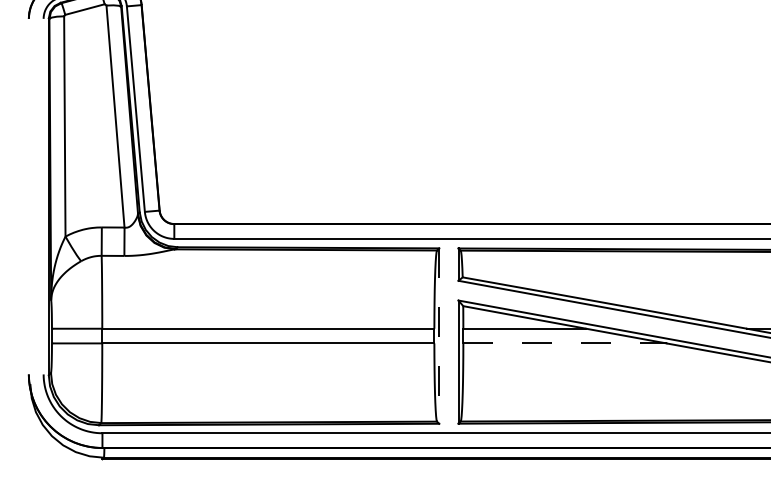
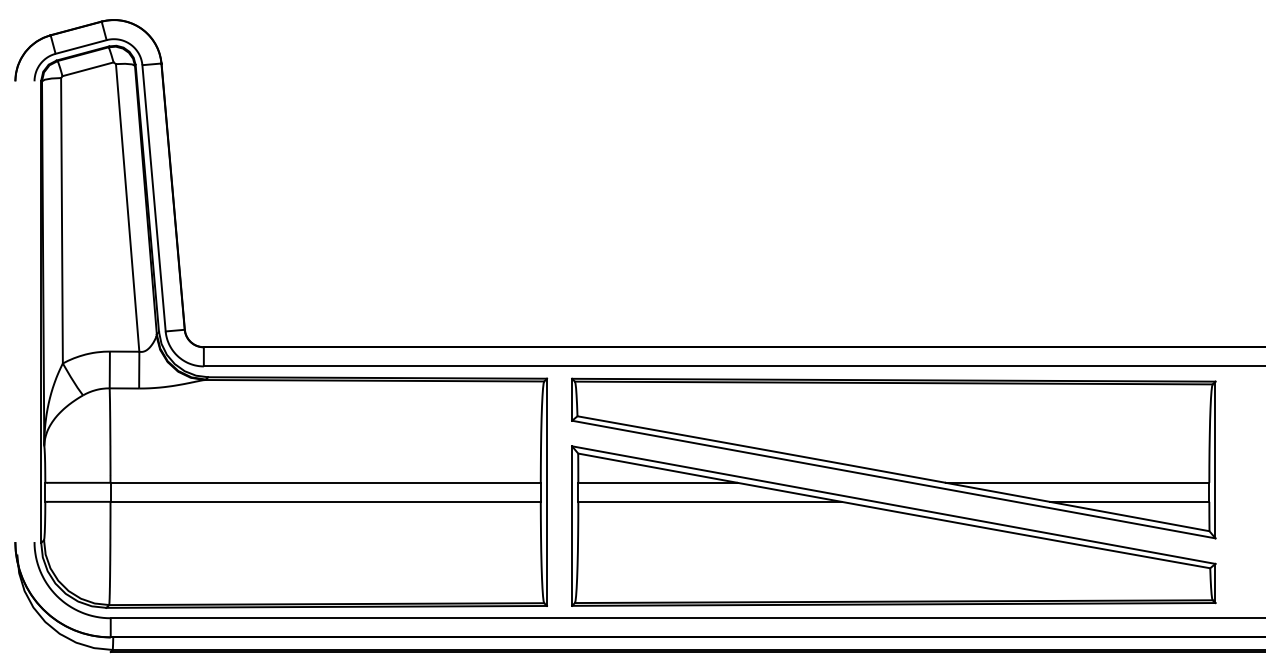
line: (439, 336) -> (547, 492), dashed -> solid
line: (564, 343) -> (709, 501), dashed -> solid

